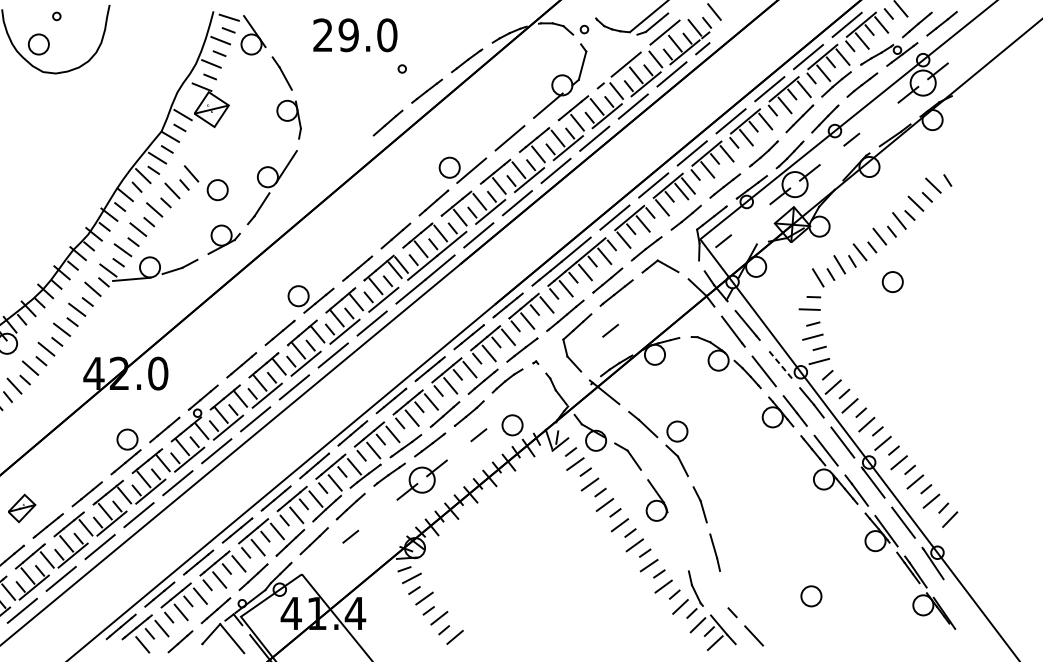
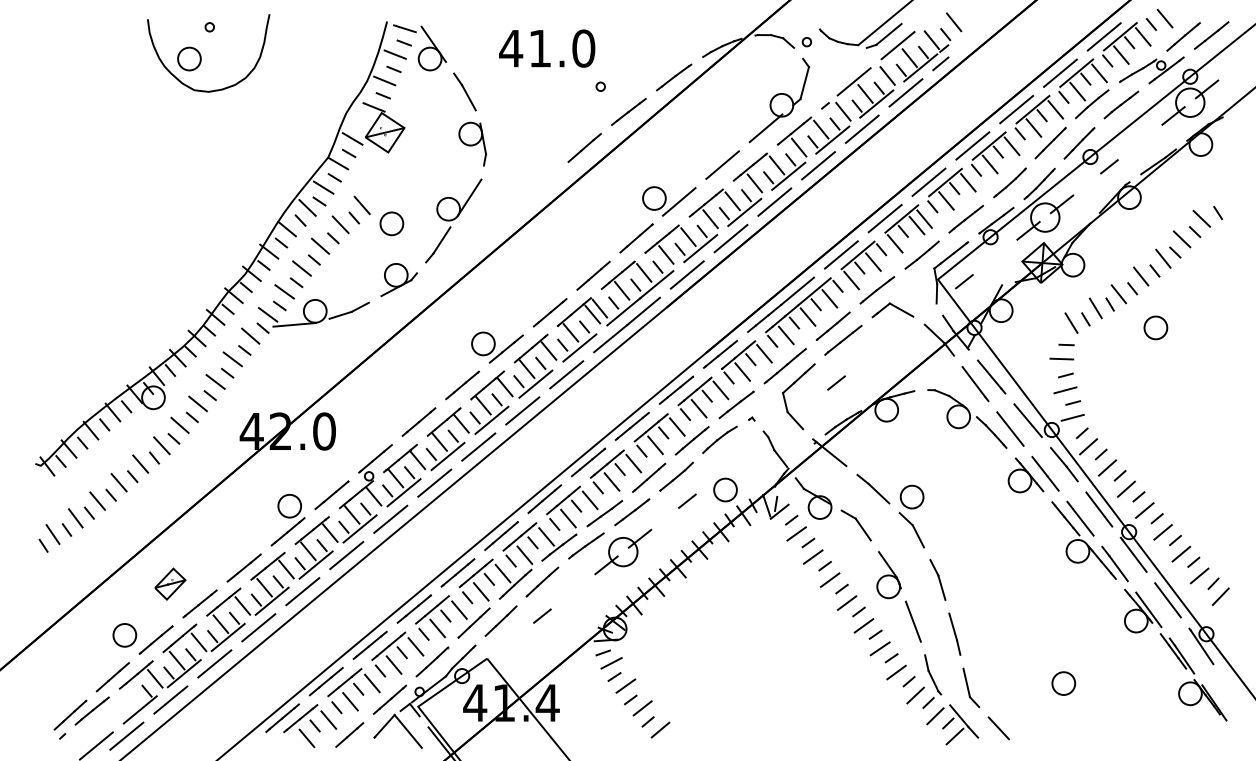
text: (335, 35) -> (525, 48), 29.0 -> 41.0
line: (779, 363) -> (1027, 420), dashed -> solid
line: (677, 541) -> (912, 621), added
line: (725, 595) -> (966, 682), added

